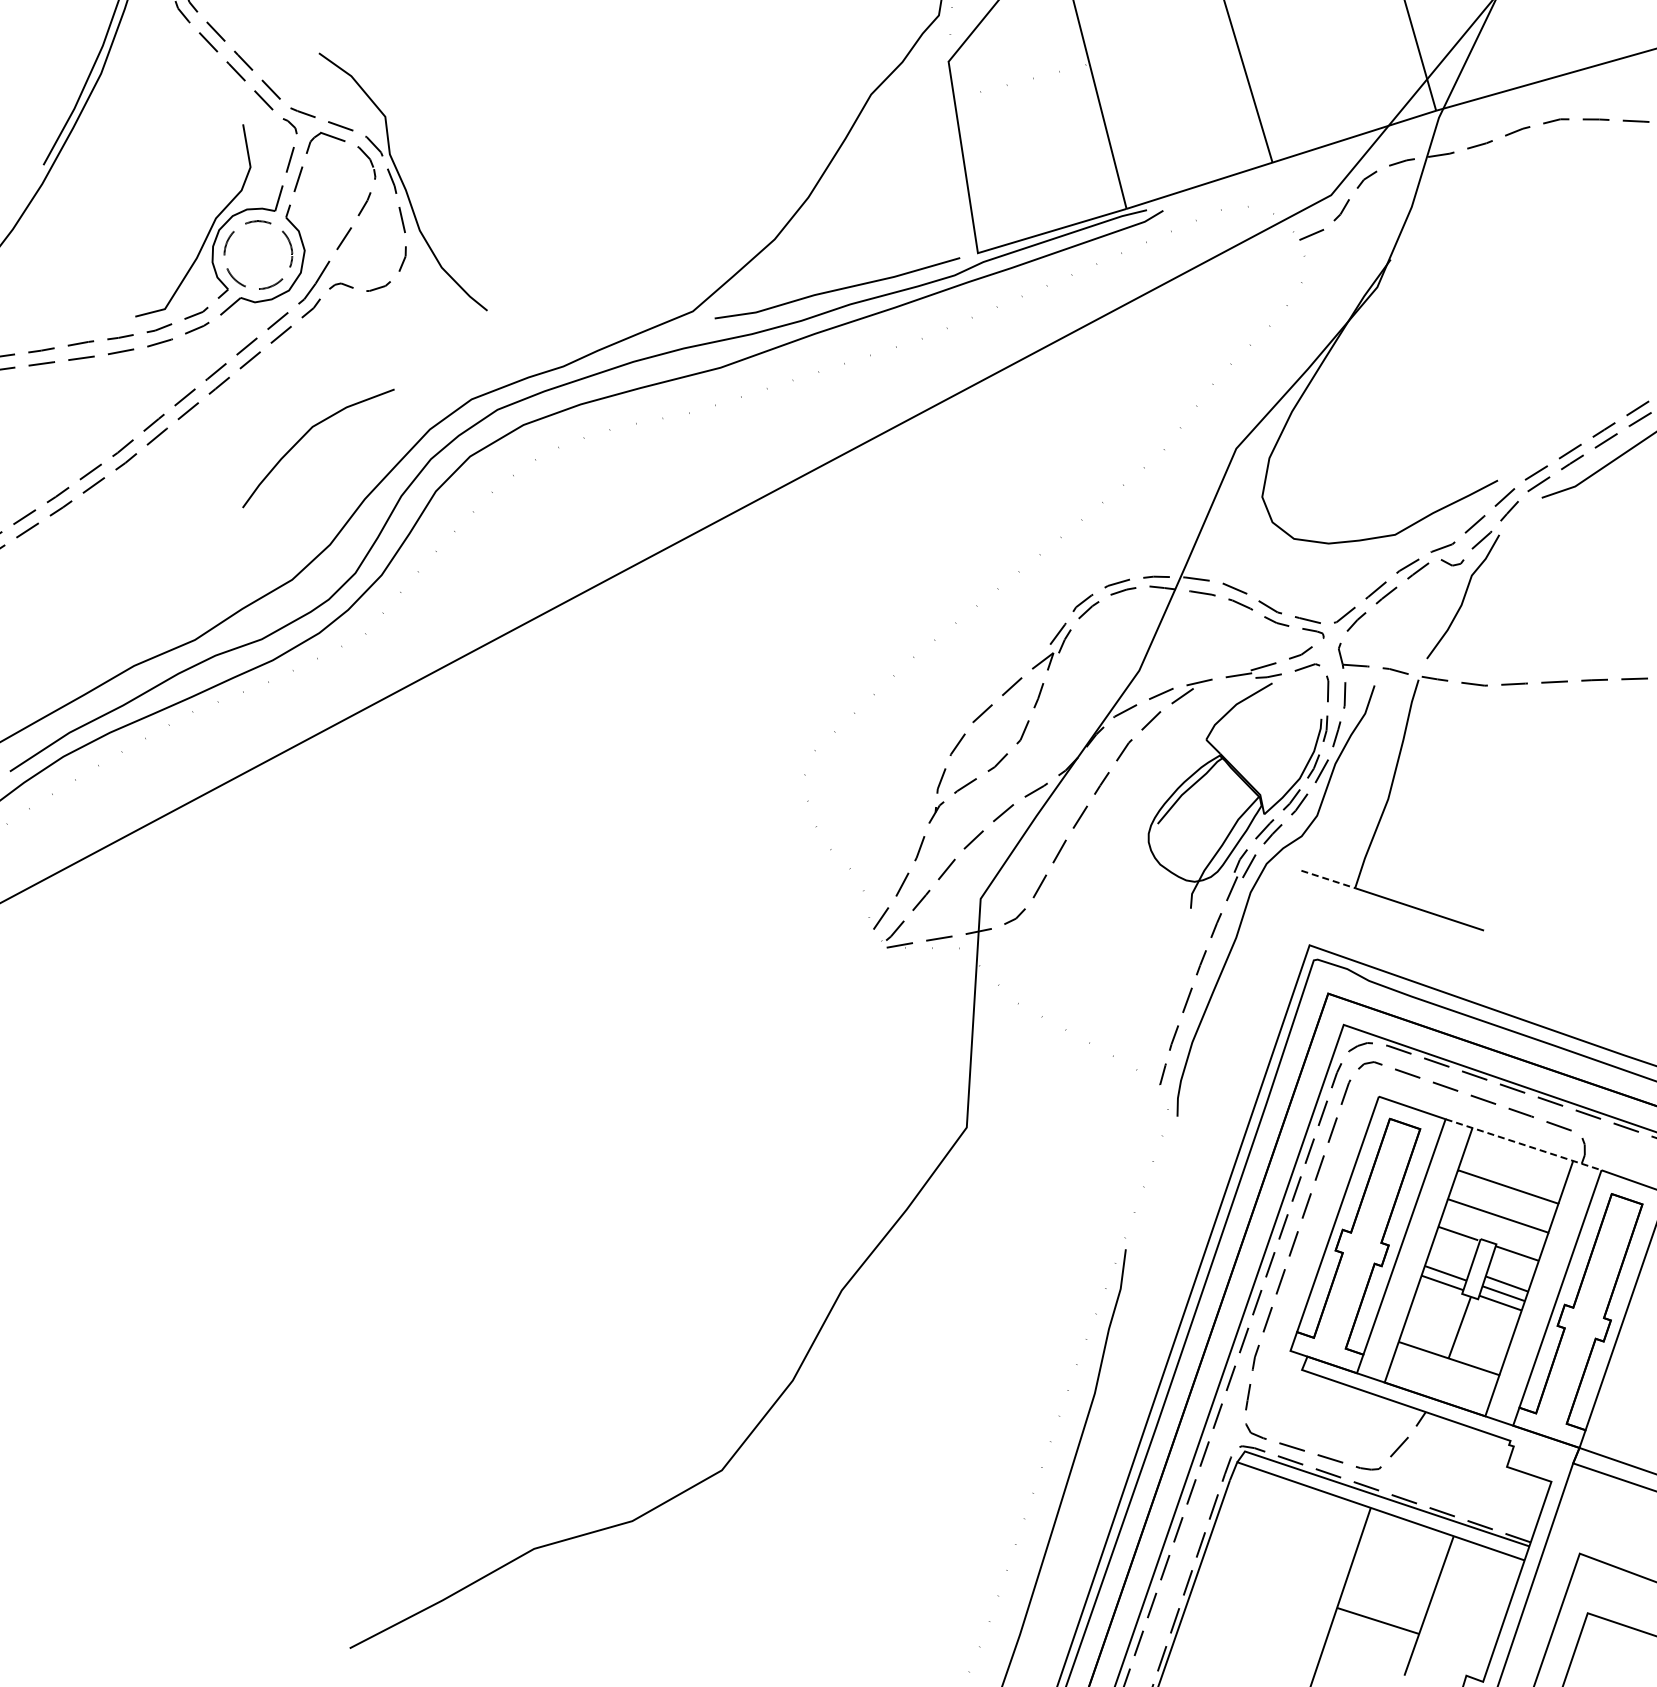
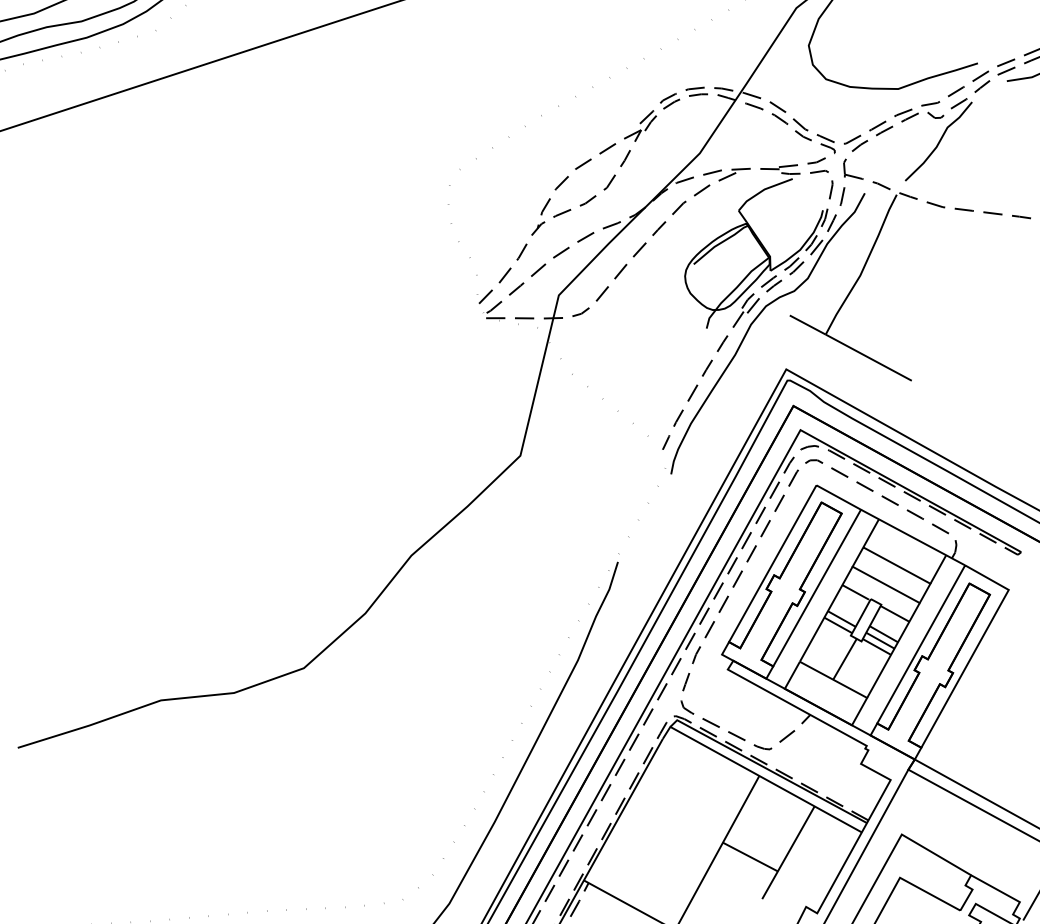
line: (1328, 879) -> (807, 325), dashed -> solid
line: (1524, 1144) -> (913, 537), dashed -> solid

